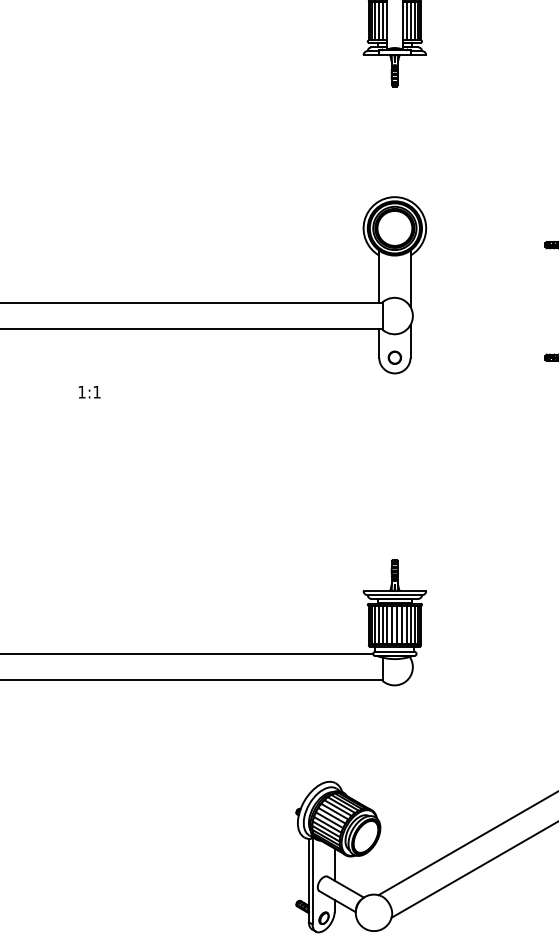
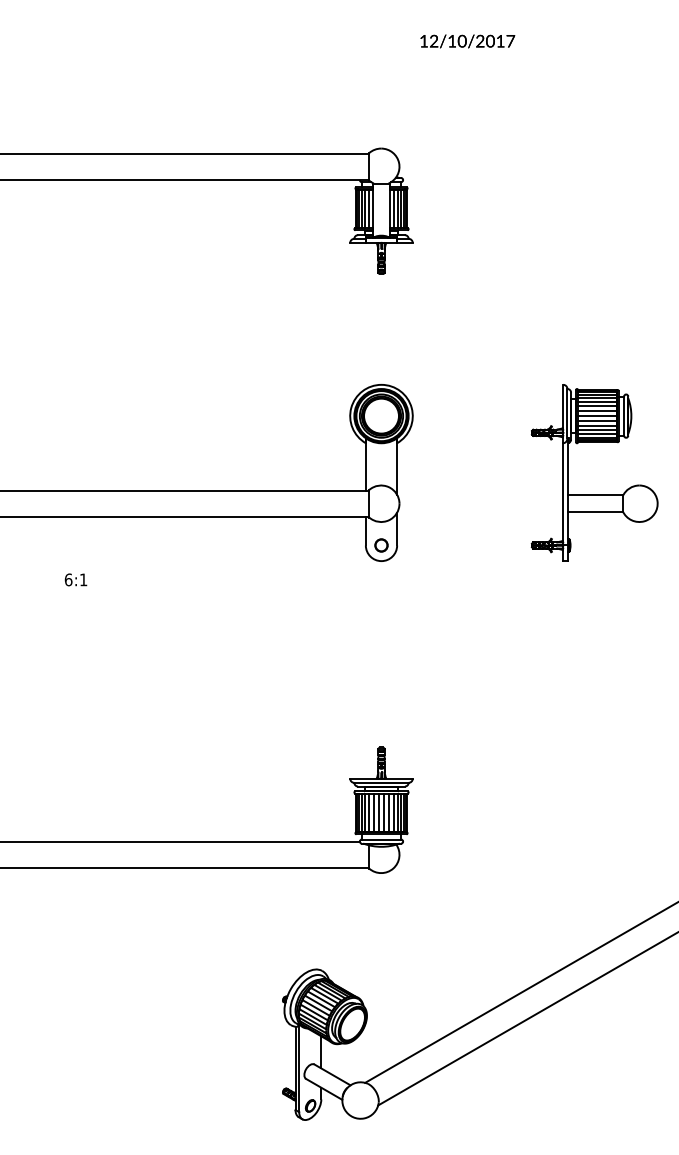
text: (81, 391) -> (68, 579), 1:1 -> 6:1

